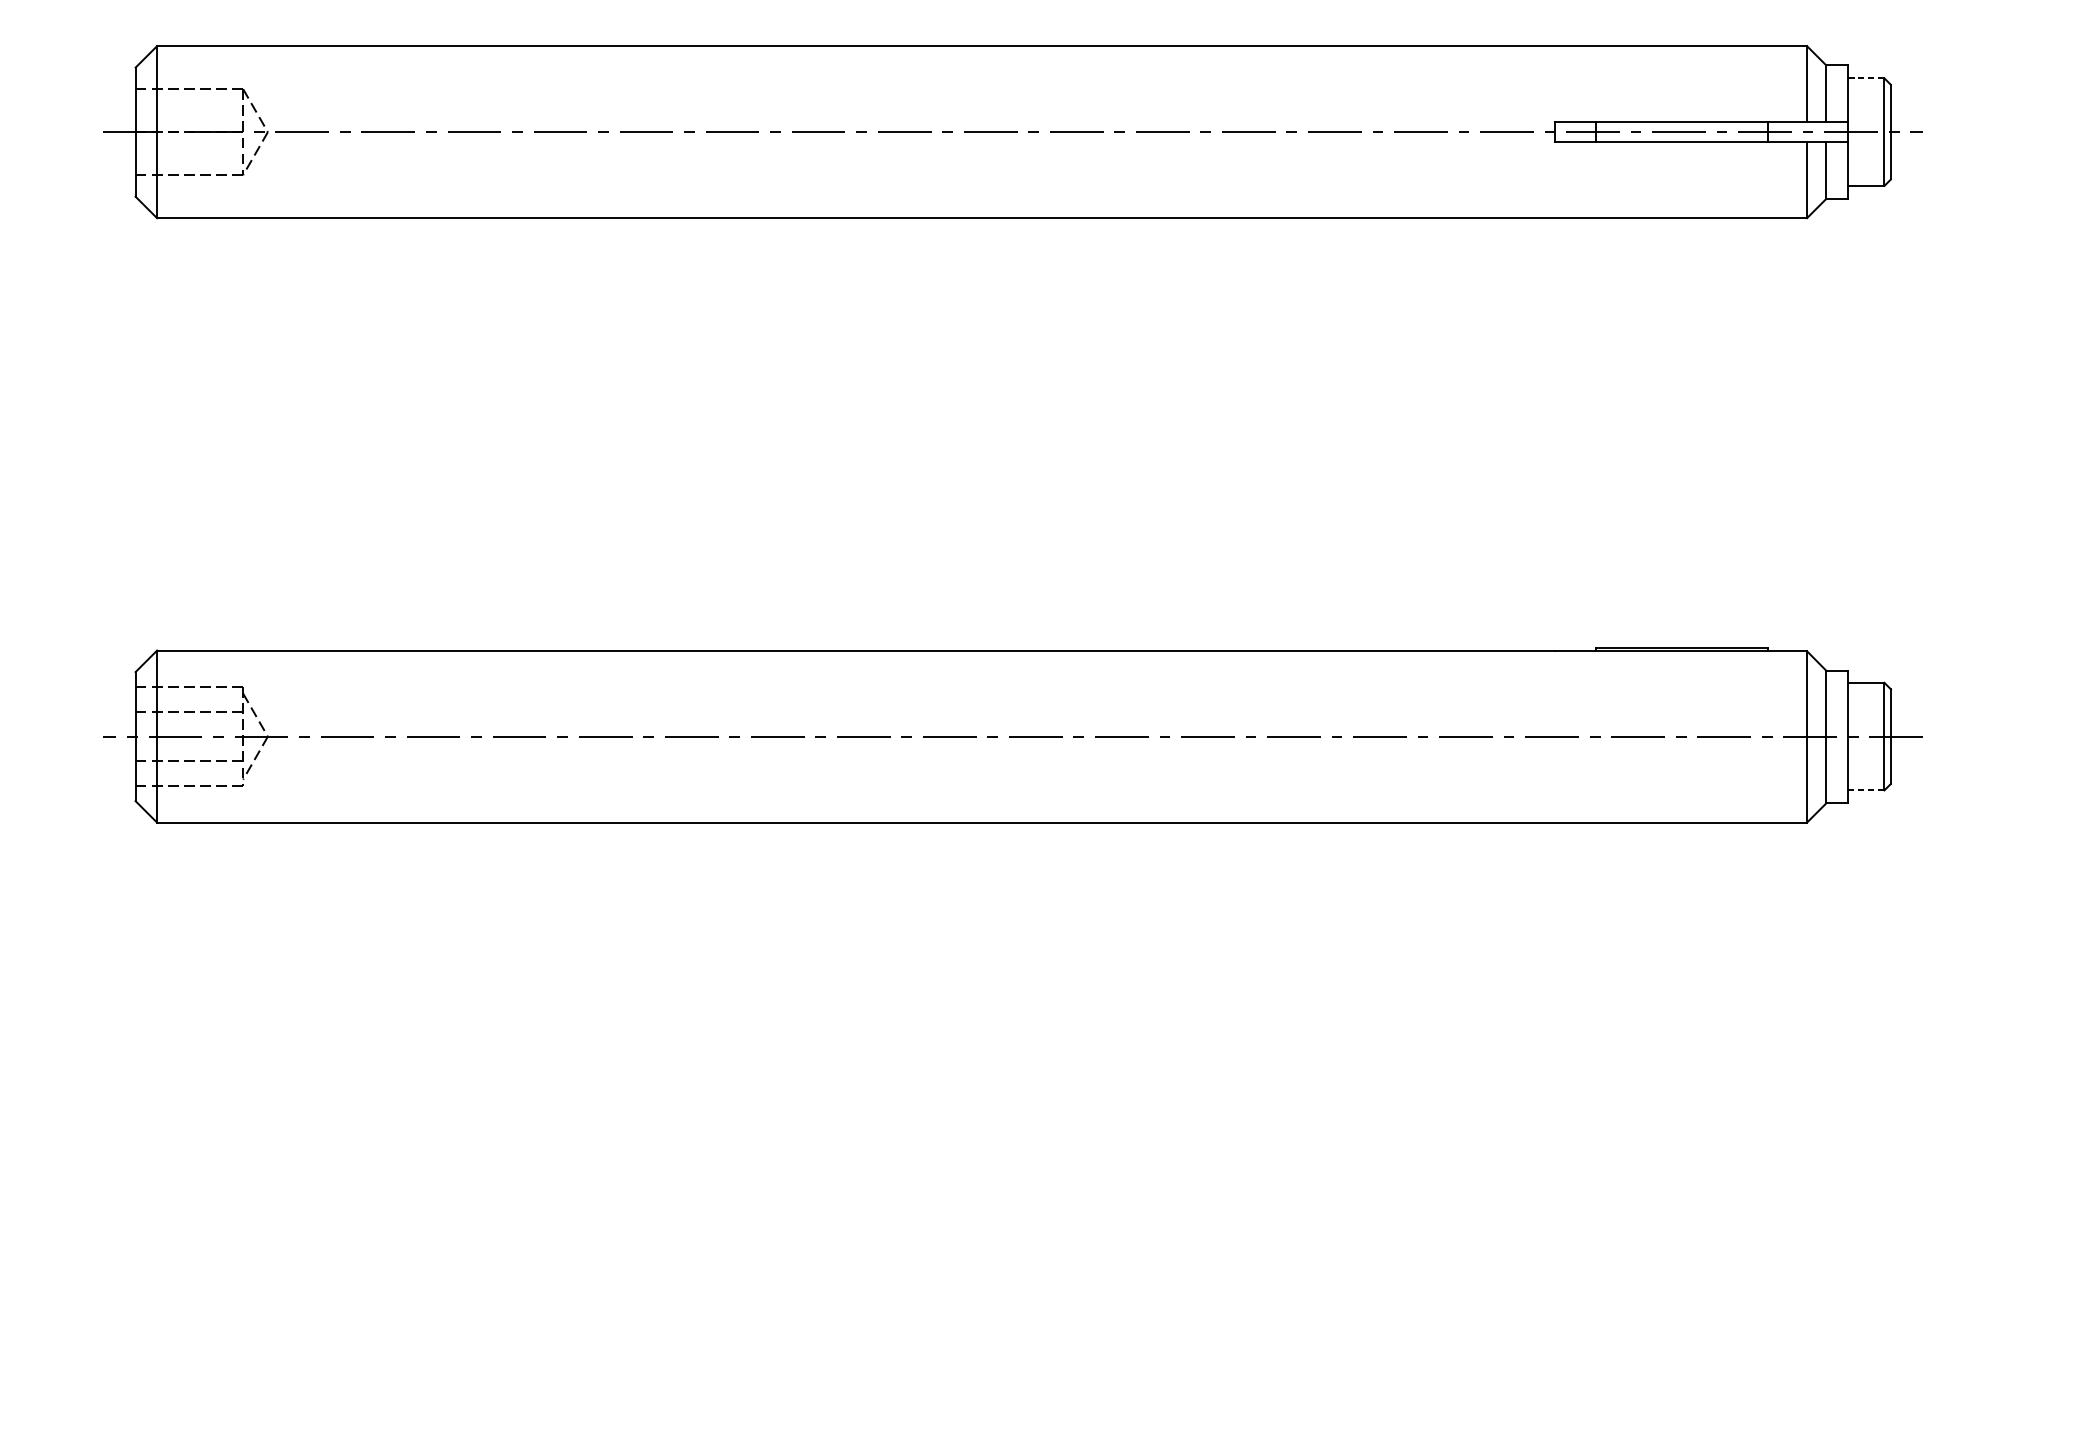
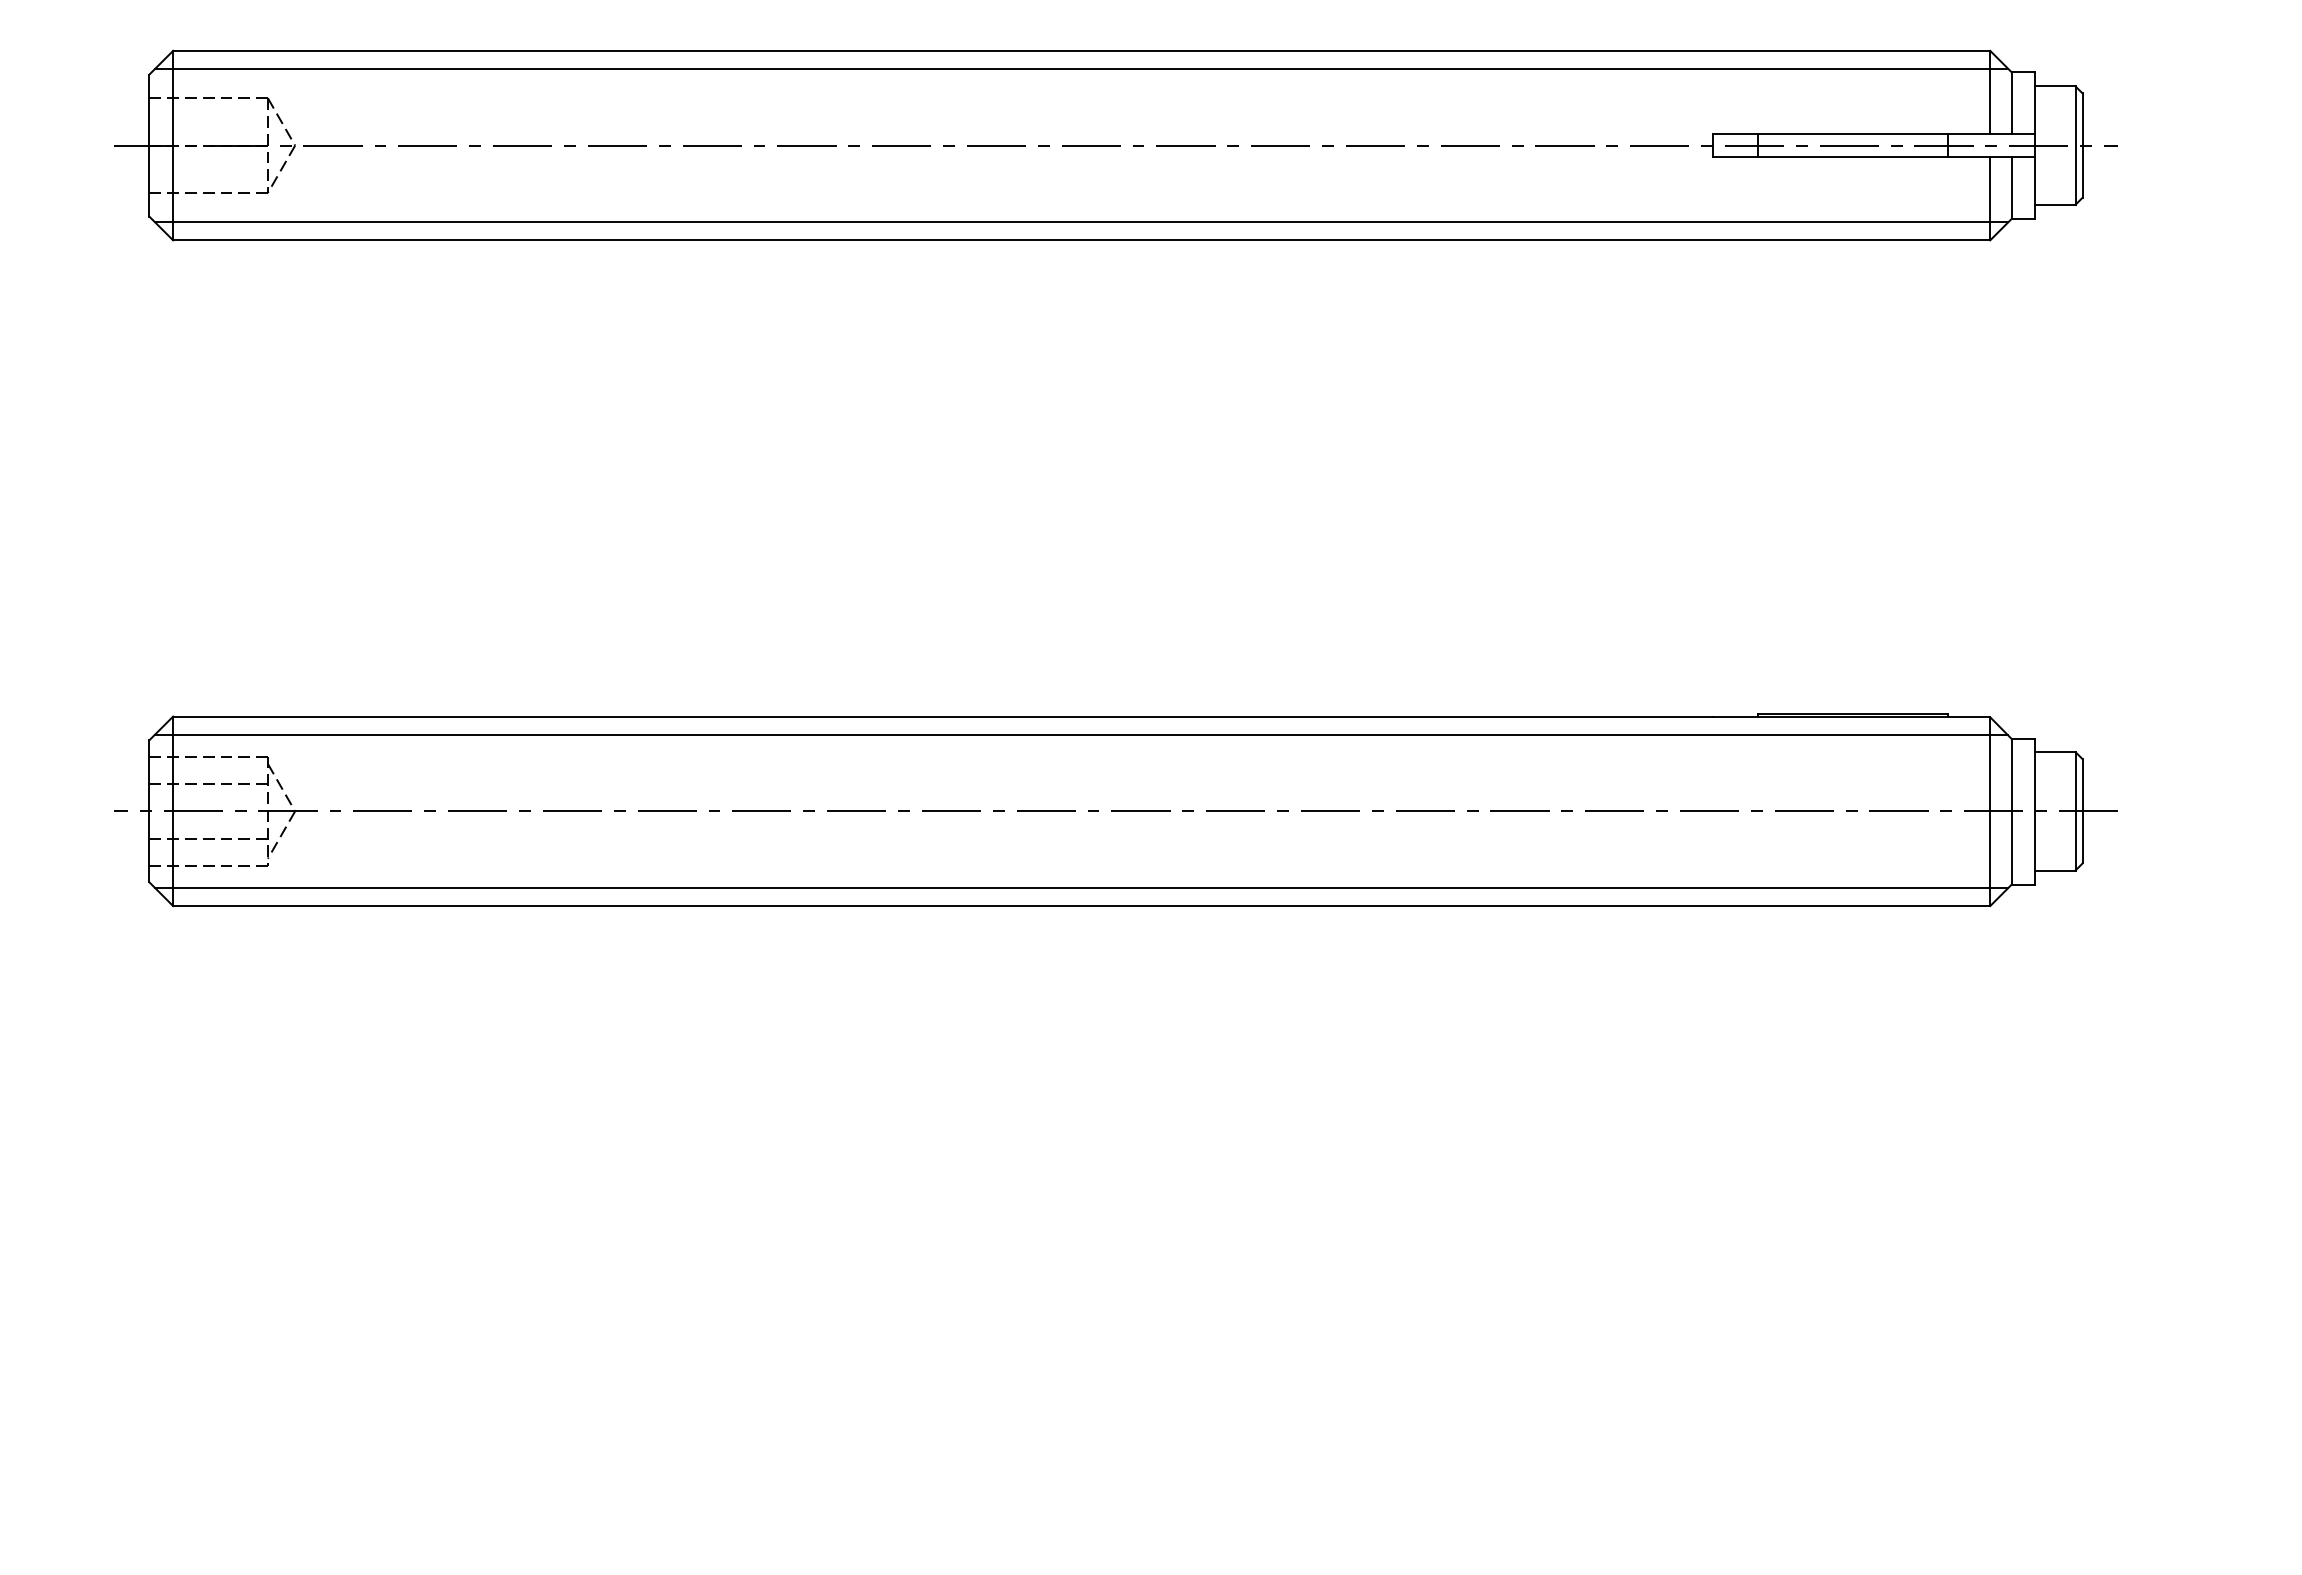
line: (981, 63) -> (1081, 69), added
line: (1865, 78) -> (2054, 86), dashed -> solid
line: (981, 201) -> (1081, 222), added
line: (980, 666) -> (1080, 734), added
line: (1866, 790) -> (2055, 870), dashed -> solid
line: (981, 805) -> (1081, 887), added

